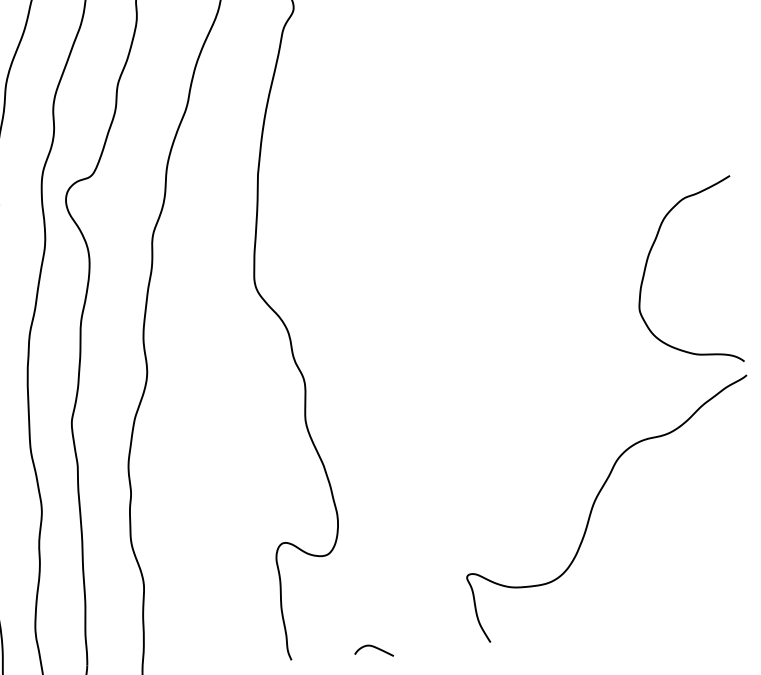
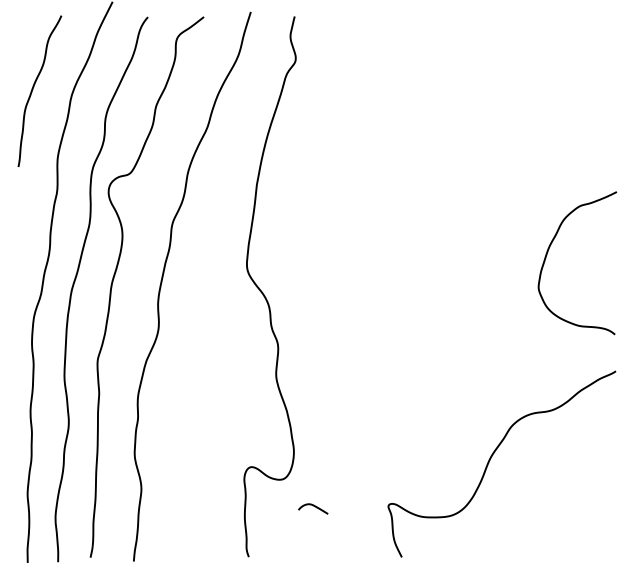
curve: (648, 262) -> (548, 252), moved
curve: (373, 648) -> (313, 506), moved

